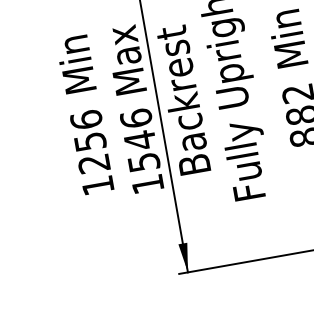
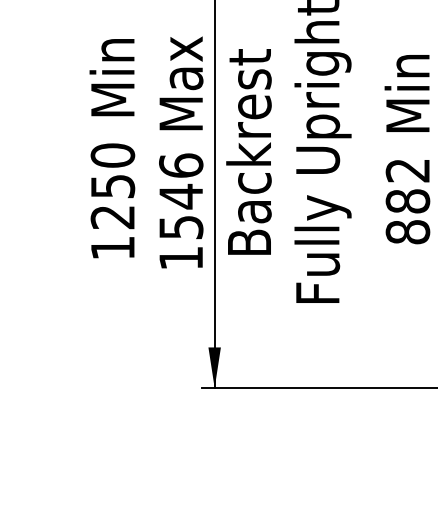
text: (86, 119) -> (112, 155), 1256 -> 1250

